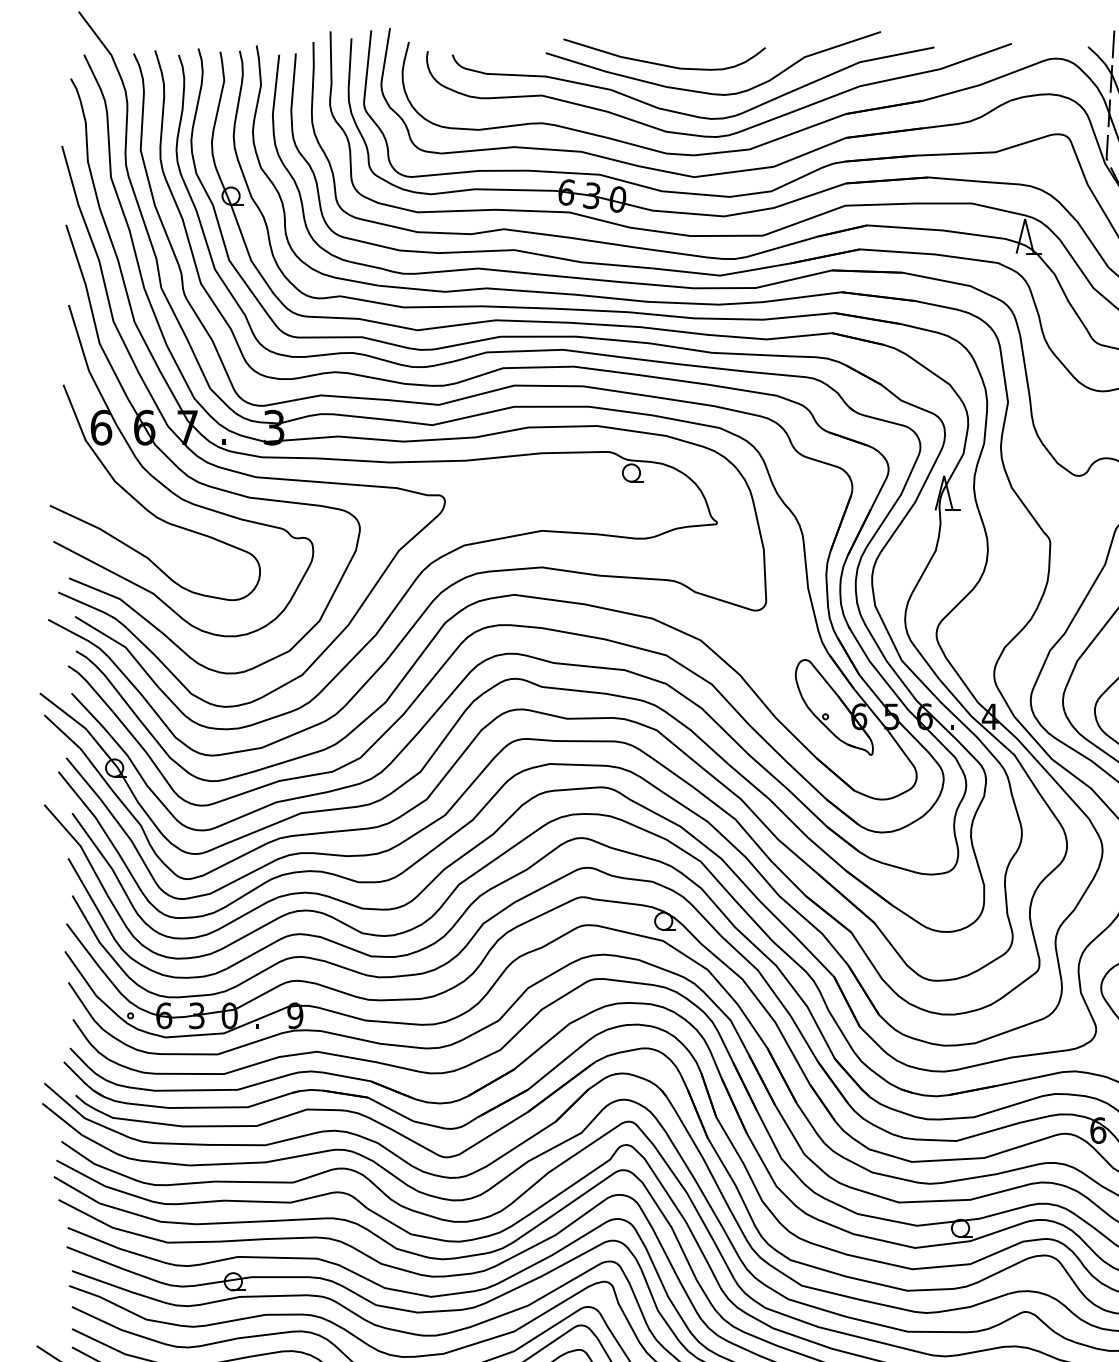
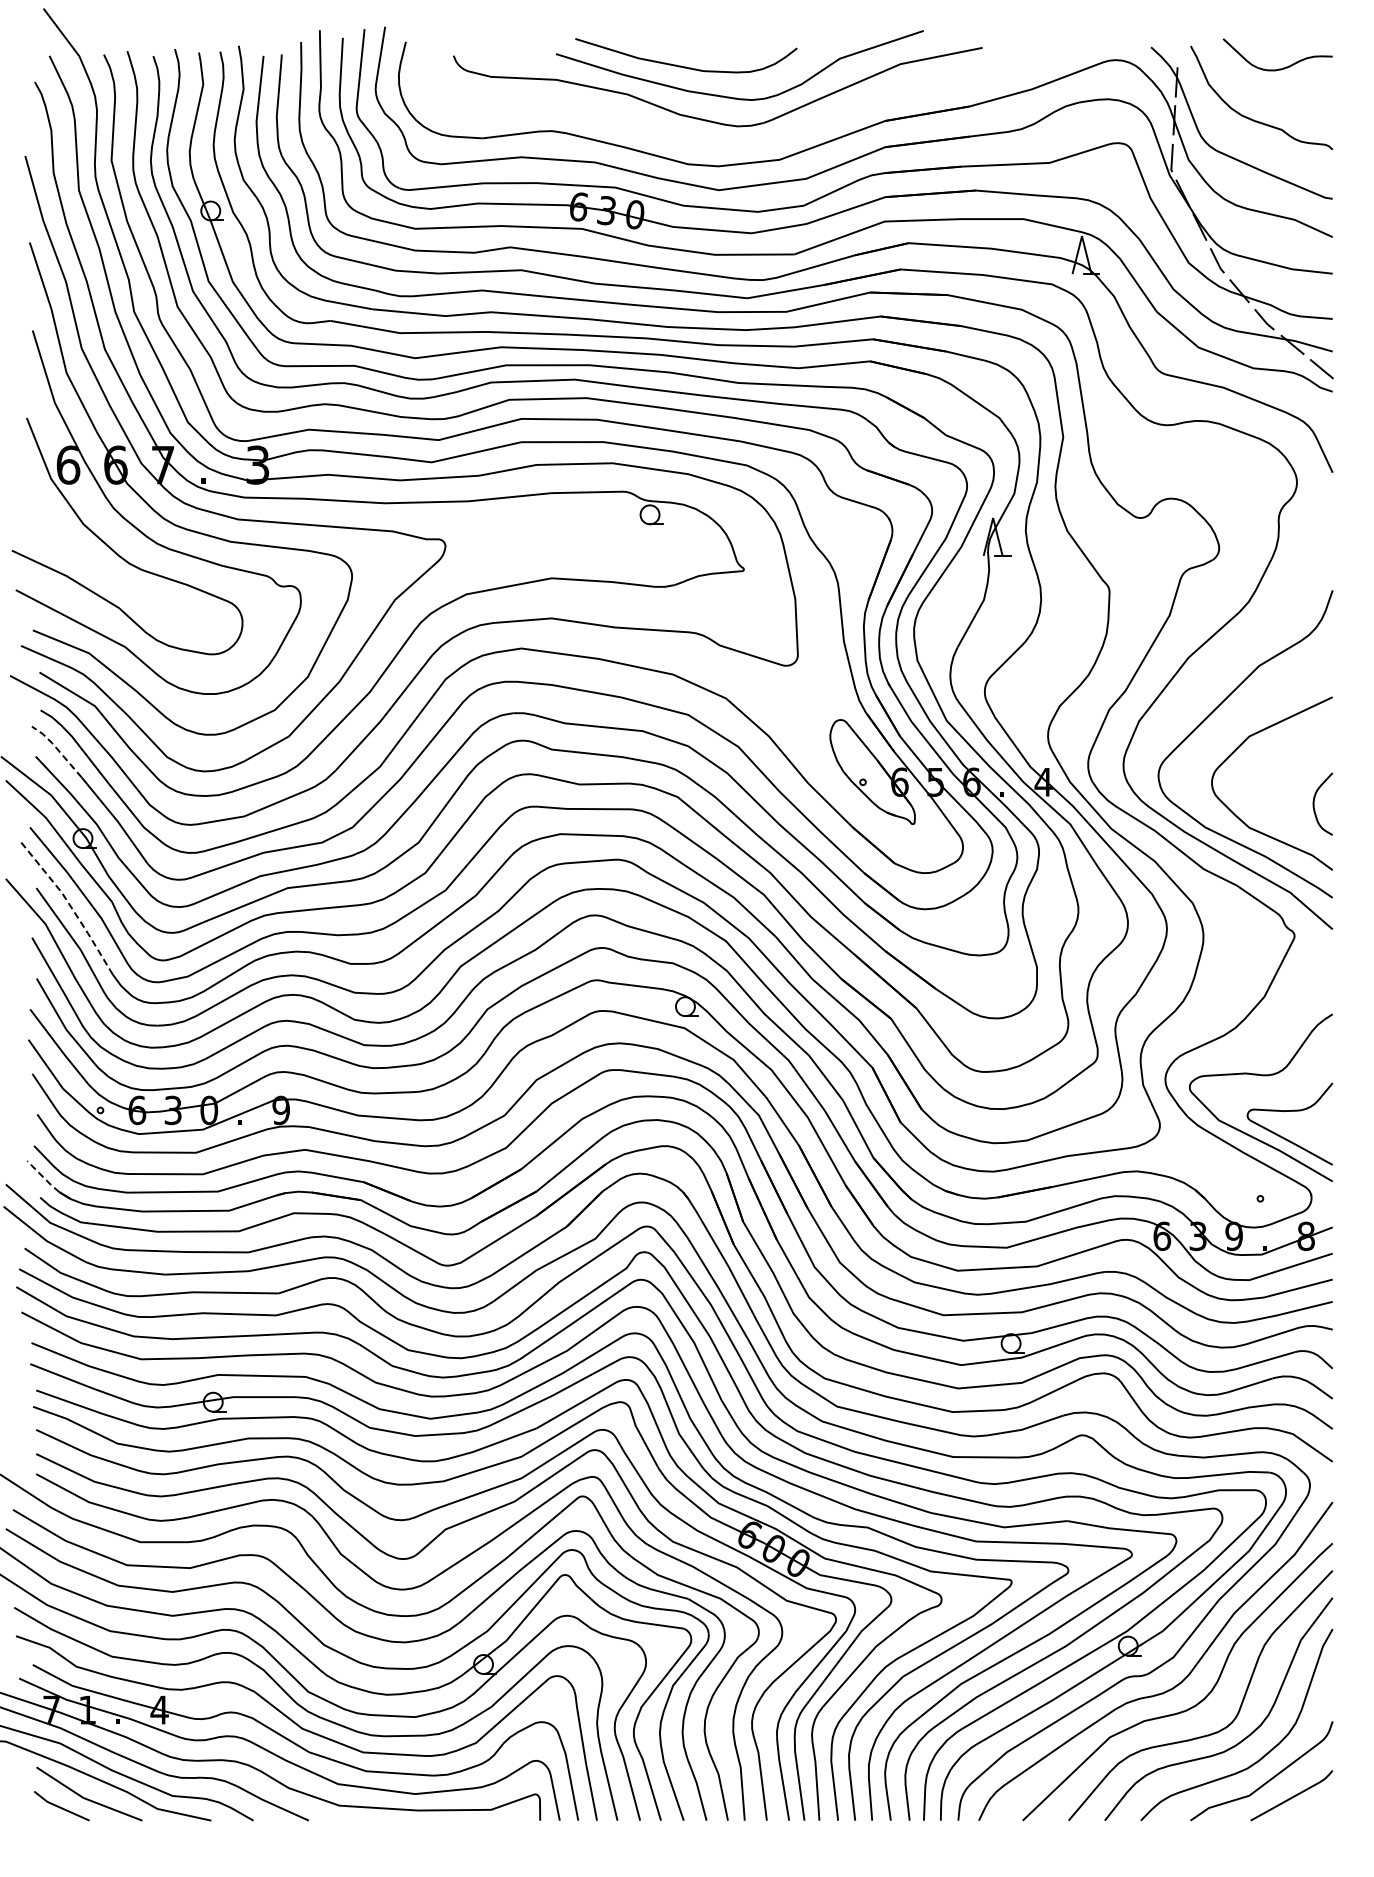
line: (1113, 44) -> (1178, 44), removed
curve: (725, 134) -> (753, 143), removed
line: (91, 686) -> (57, 749), solid -> dashed
line: (103, 829) -> (70, 906), solid -> dashed
line: (78, 1076) -> (43, 1176), solid -> dashed

